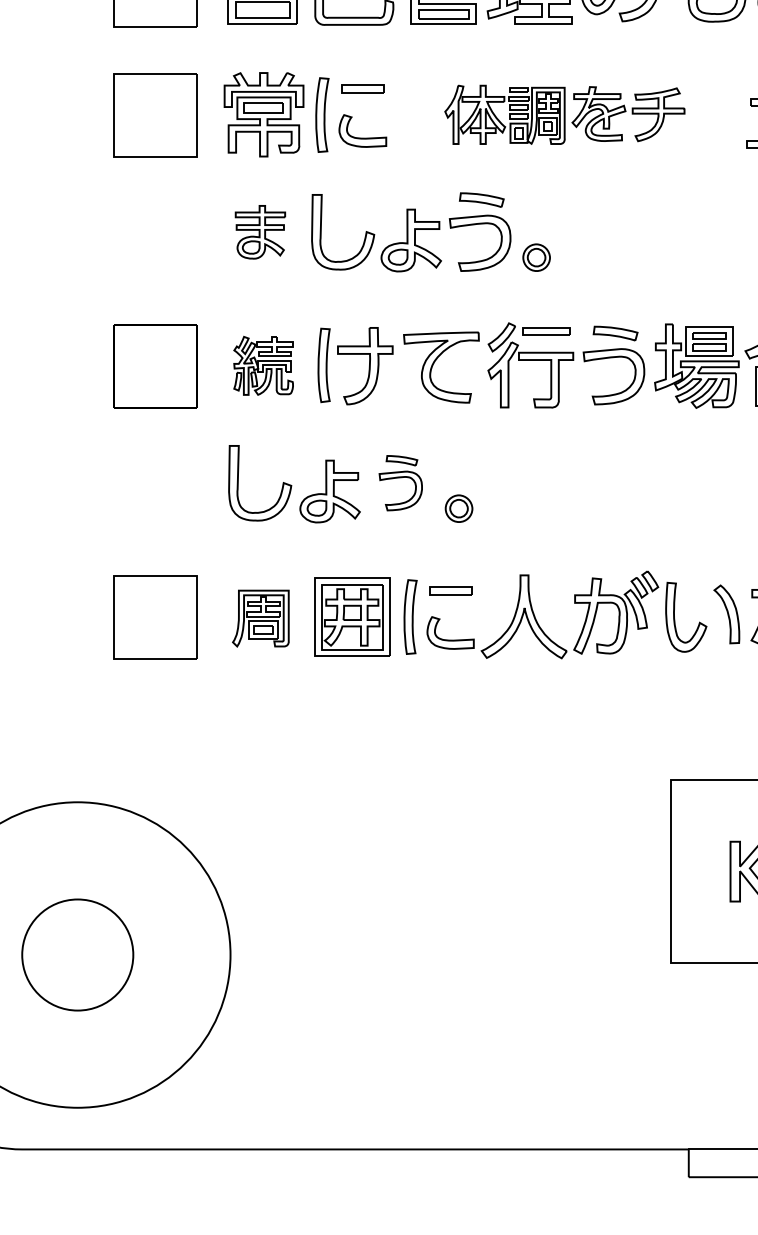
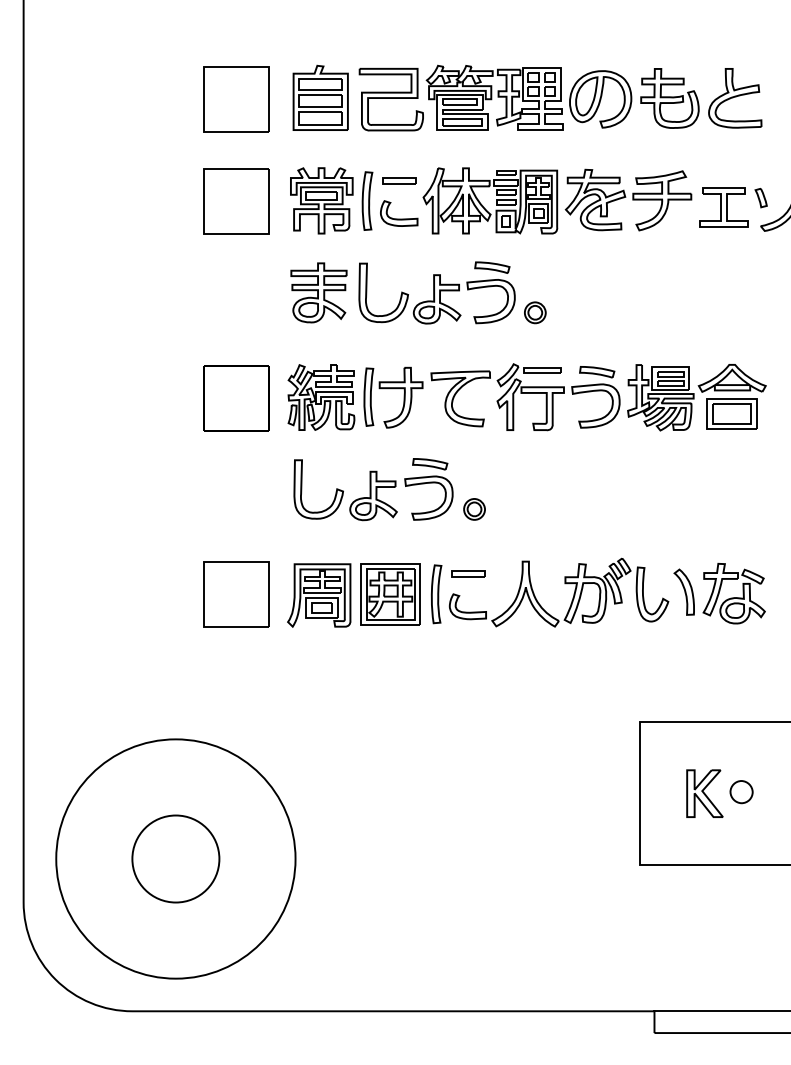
part: (564, 114) -> (557, 200), size x1.43
part: (259, 231) -> (318, 292), size x1.43
part: (263, 365) -> (321, 397), size x1.43
part: (400, 483) -> (428, 489), size x1.43
part: (261, 618) -> (319, 595), size x1.43

